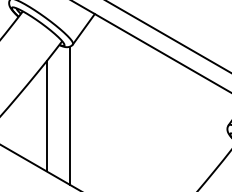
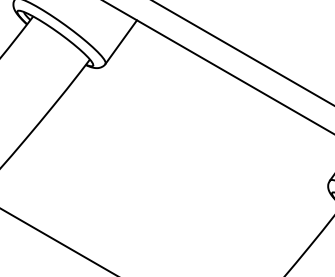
line: (70, 115) -> (101, 166), removed
line: (46, 116) -> (67, 168), removed

